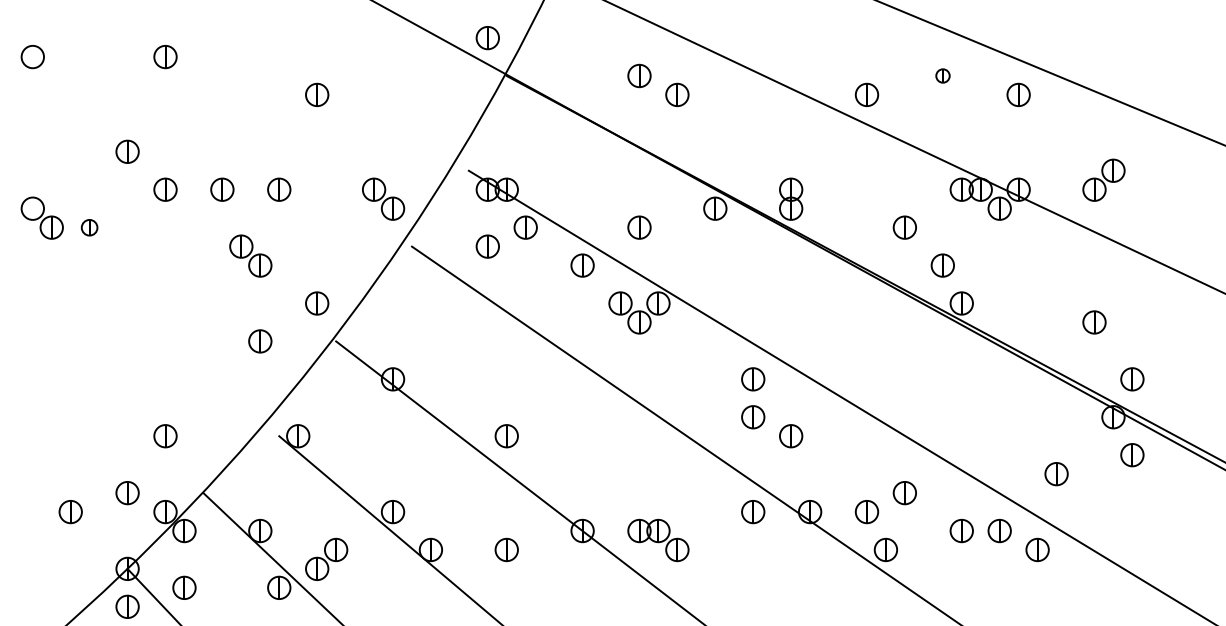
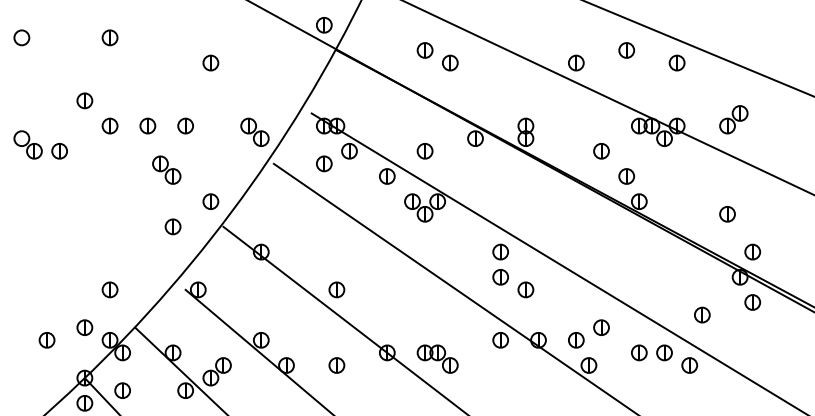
part: (942, 76) -> (626, 50), size x1.67
part: (89, 227) -> (59, 151), size x1.43

